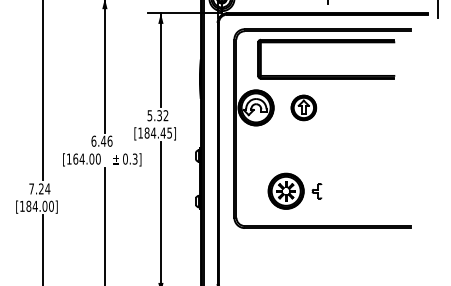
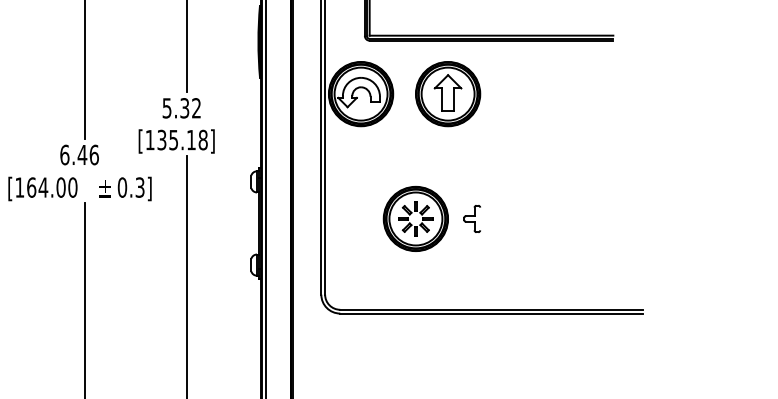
part: (303, 107) -> (447, 93), size x1.43
text: (158, 132) -> (182, 138), [184.45] -> [135.18]
part: (294, 190) -> (431, 217), moved

